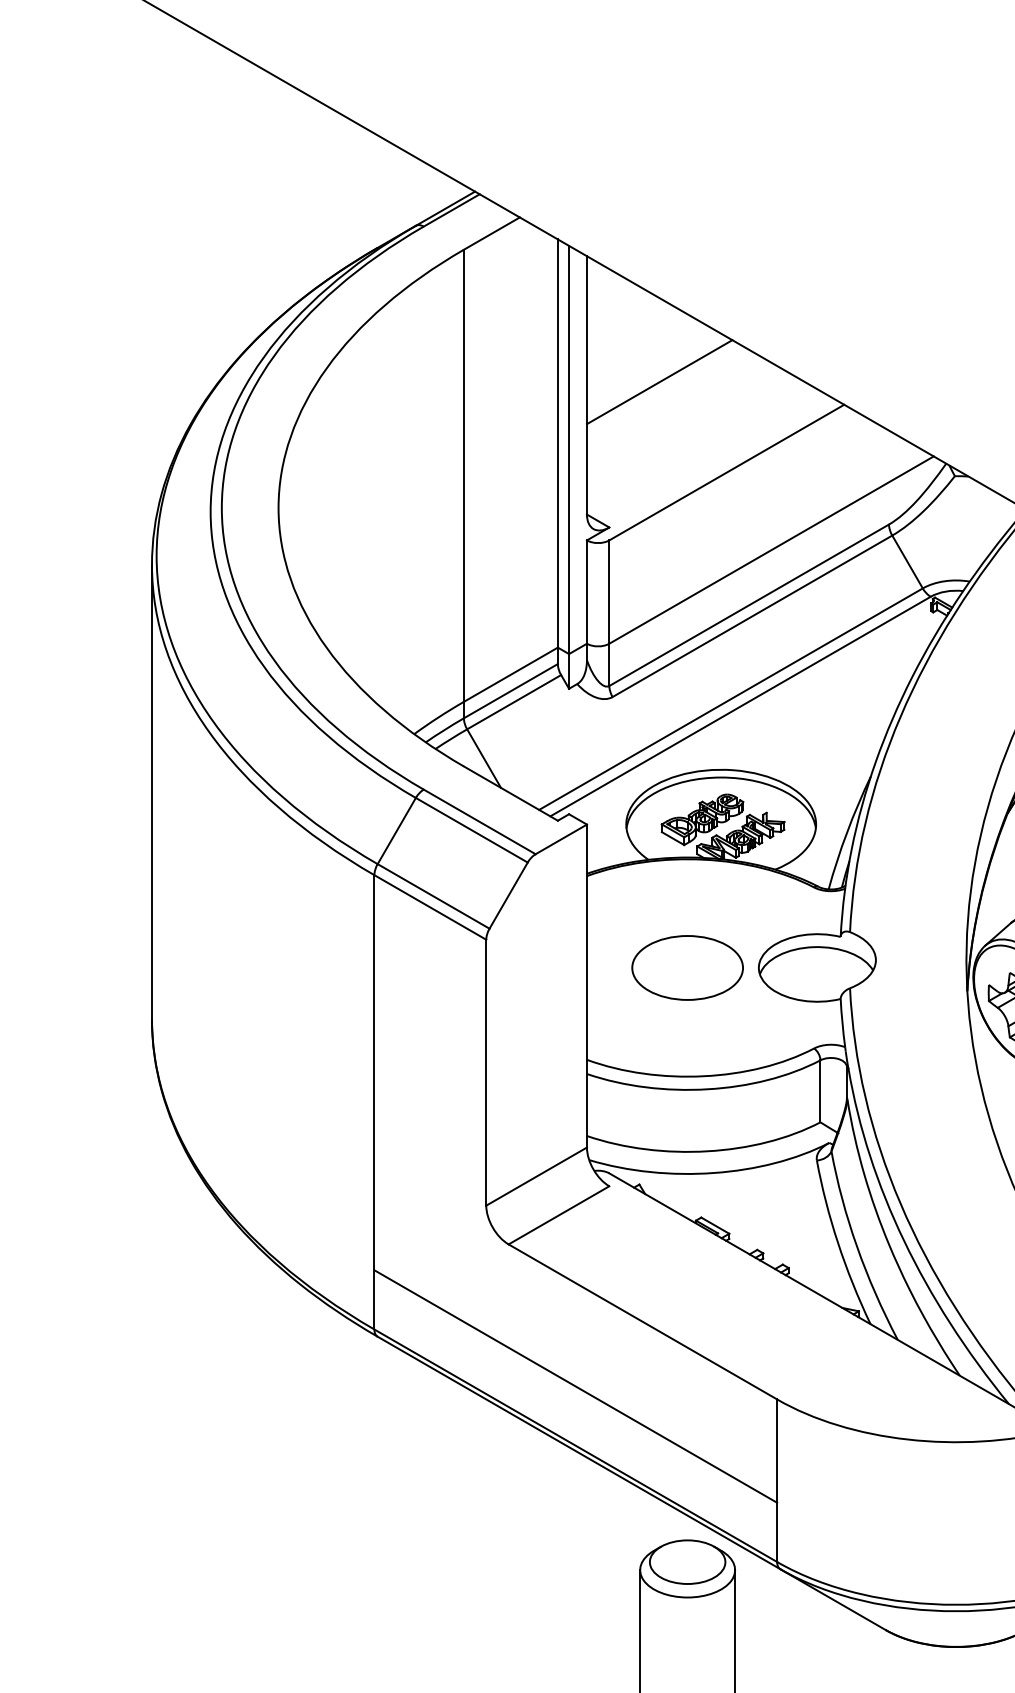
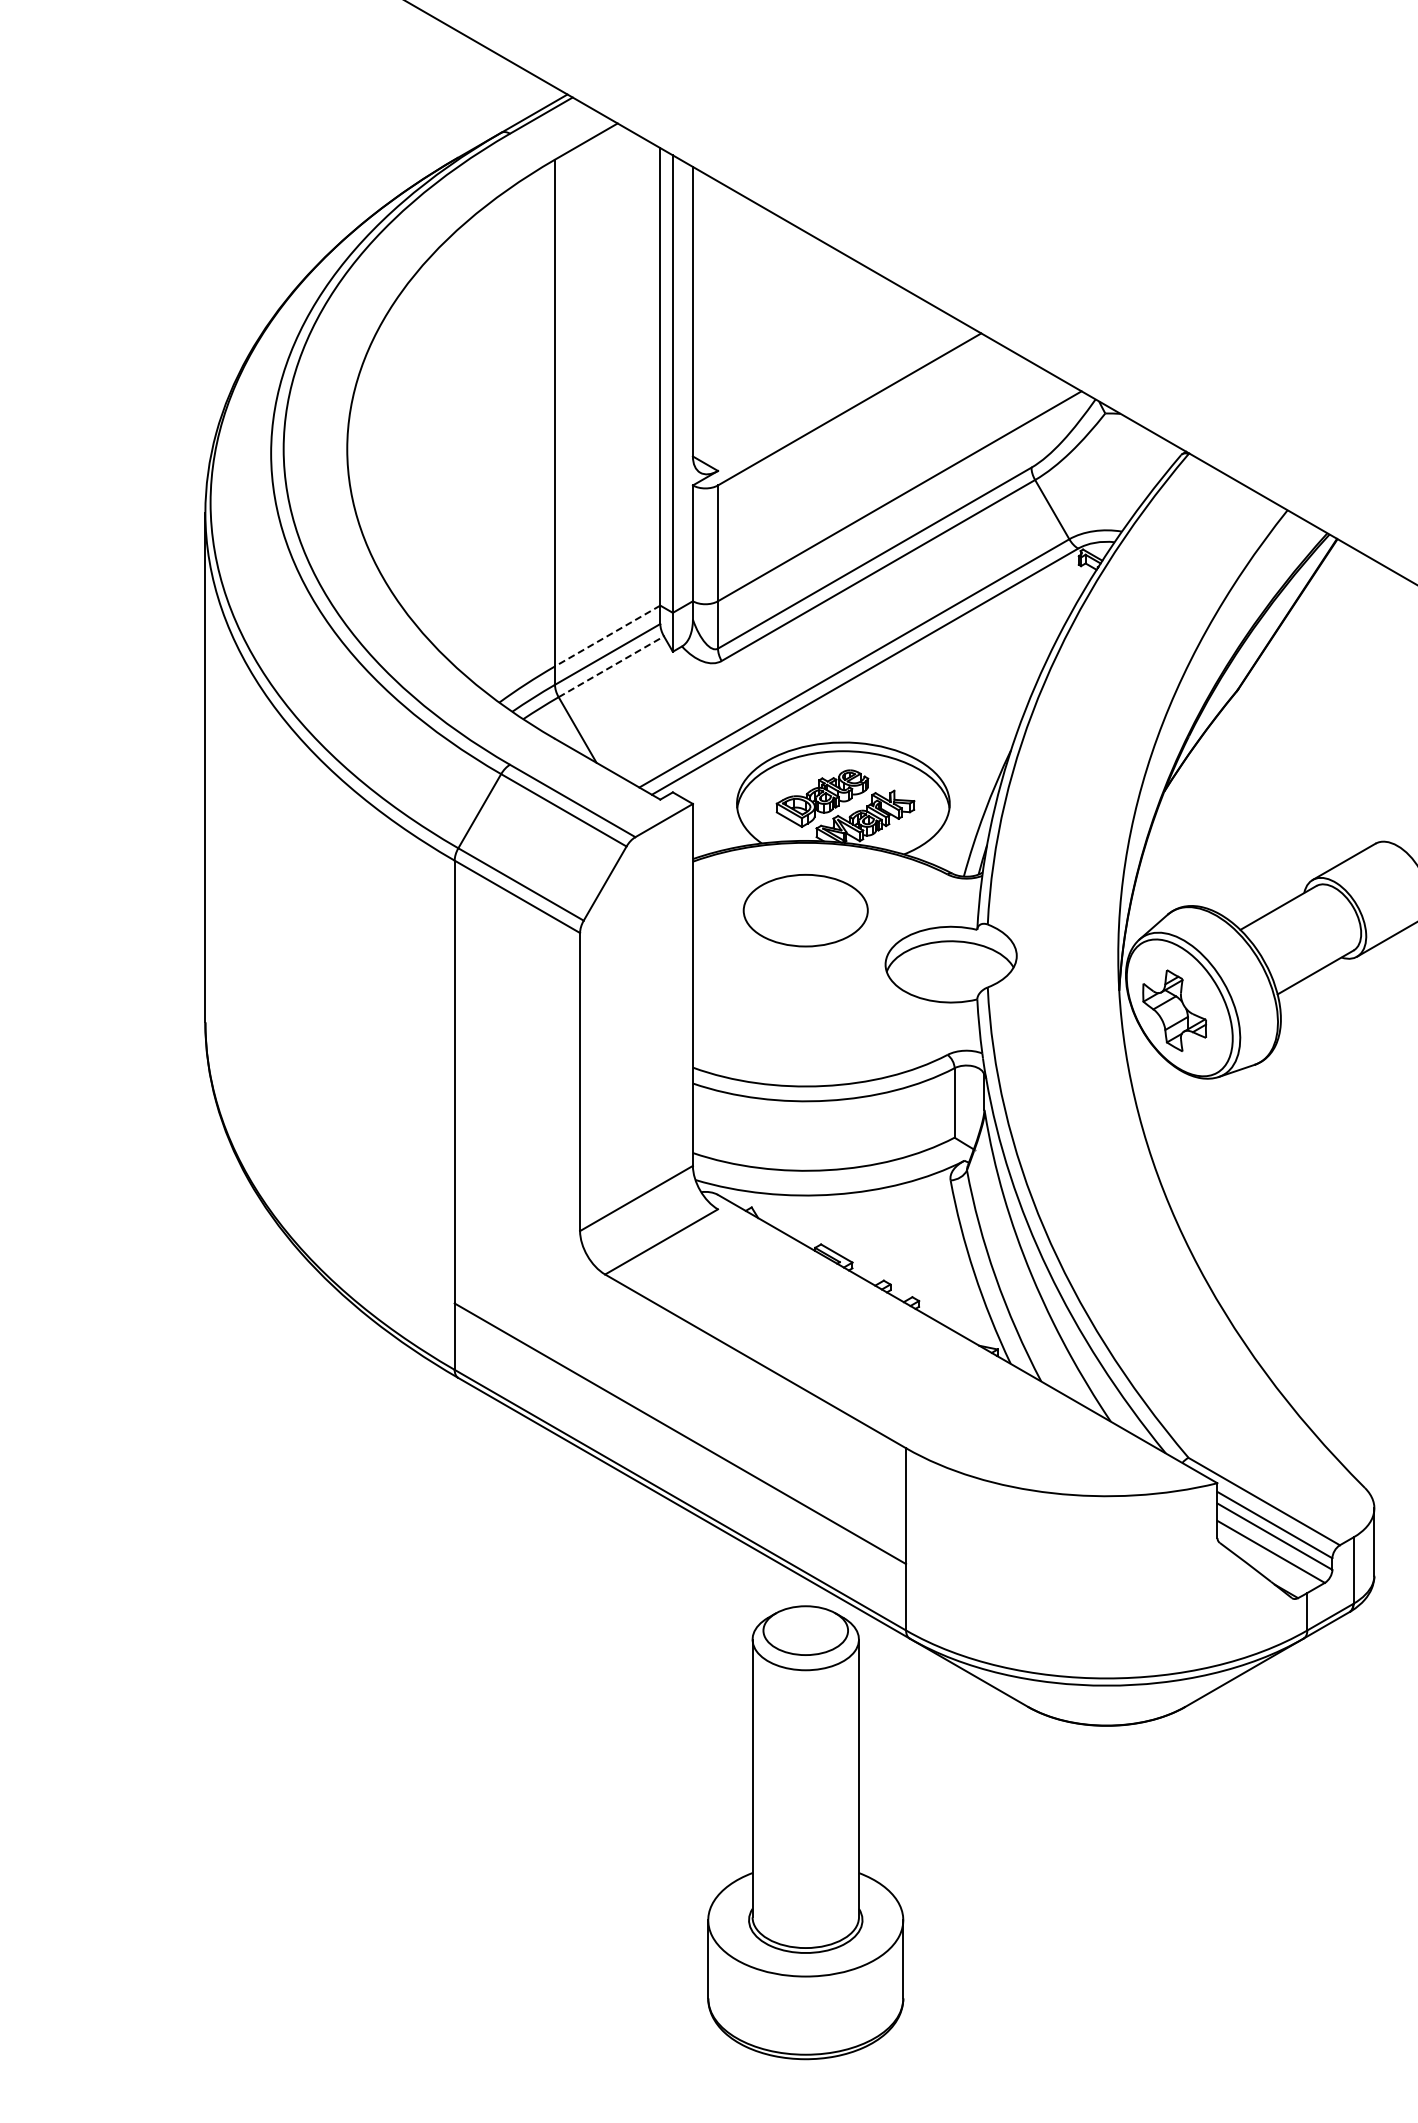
line: (658, 382) -> (773, 308), removed
line: (510, 675) -> (607, 636), solid -> dashed
line: (514, 701) -> (611, 666), solid -> dashed
part: (687, 967) -> (805, 910), moved

